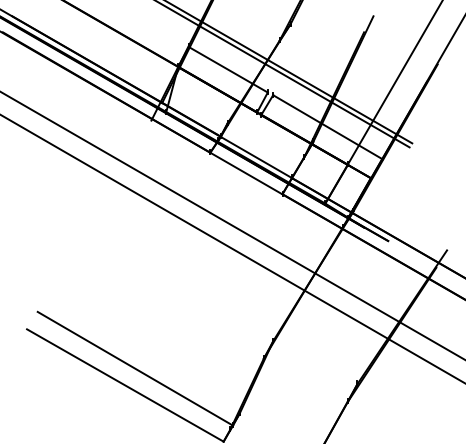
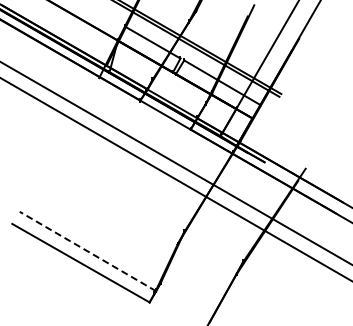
line: (134, 368) -> (87, 251), solid -> dashed

